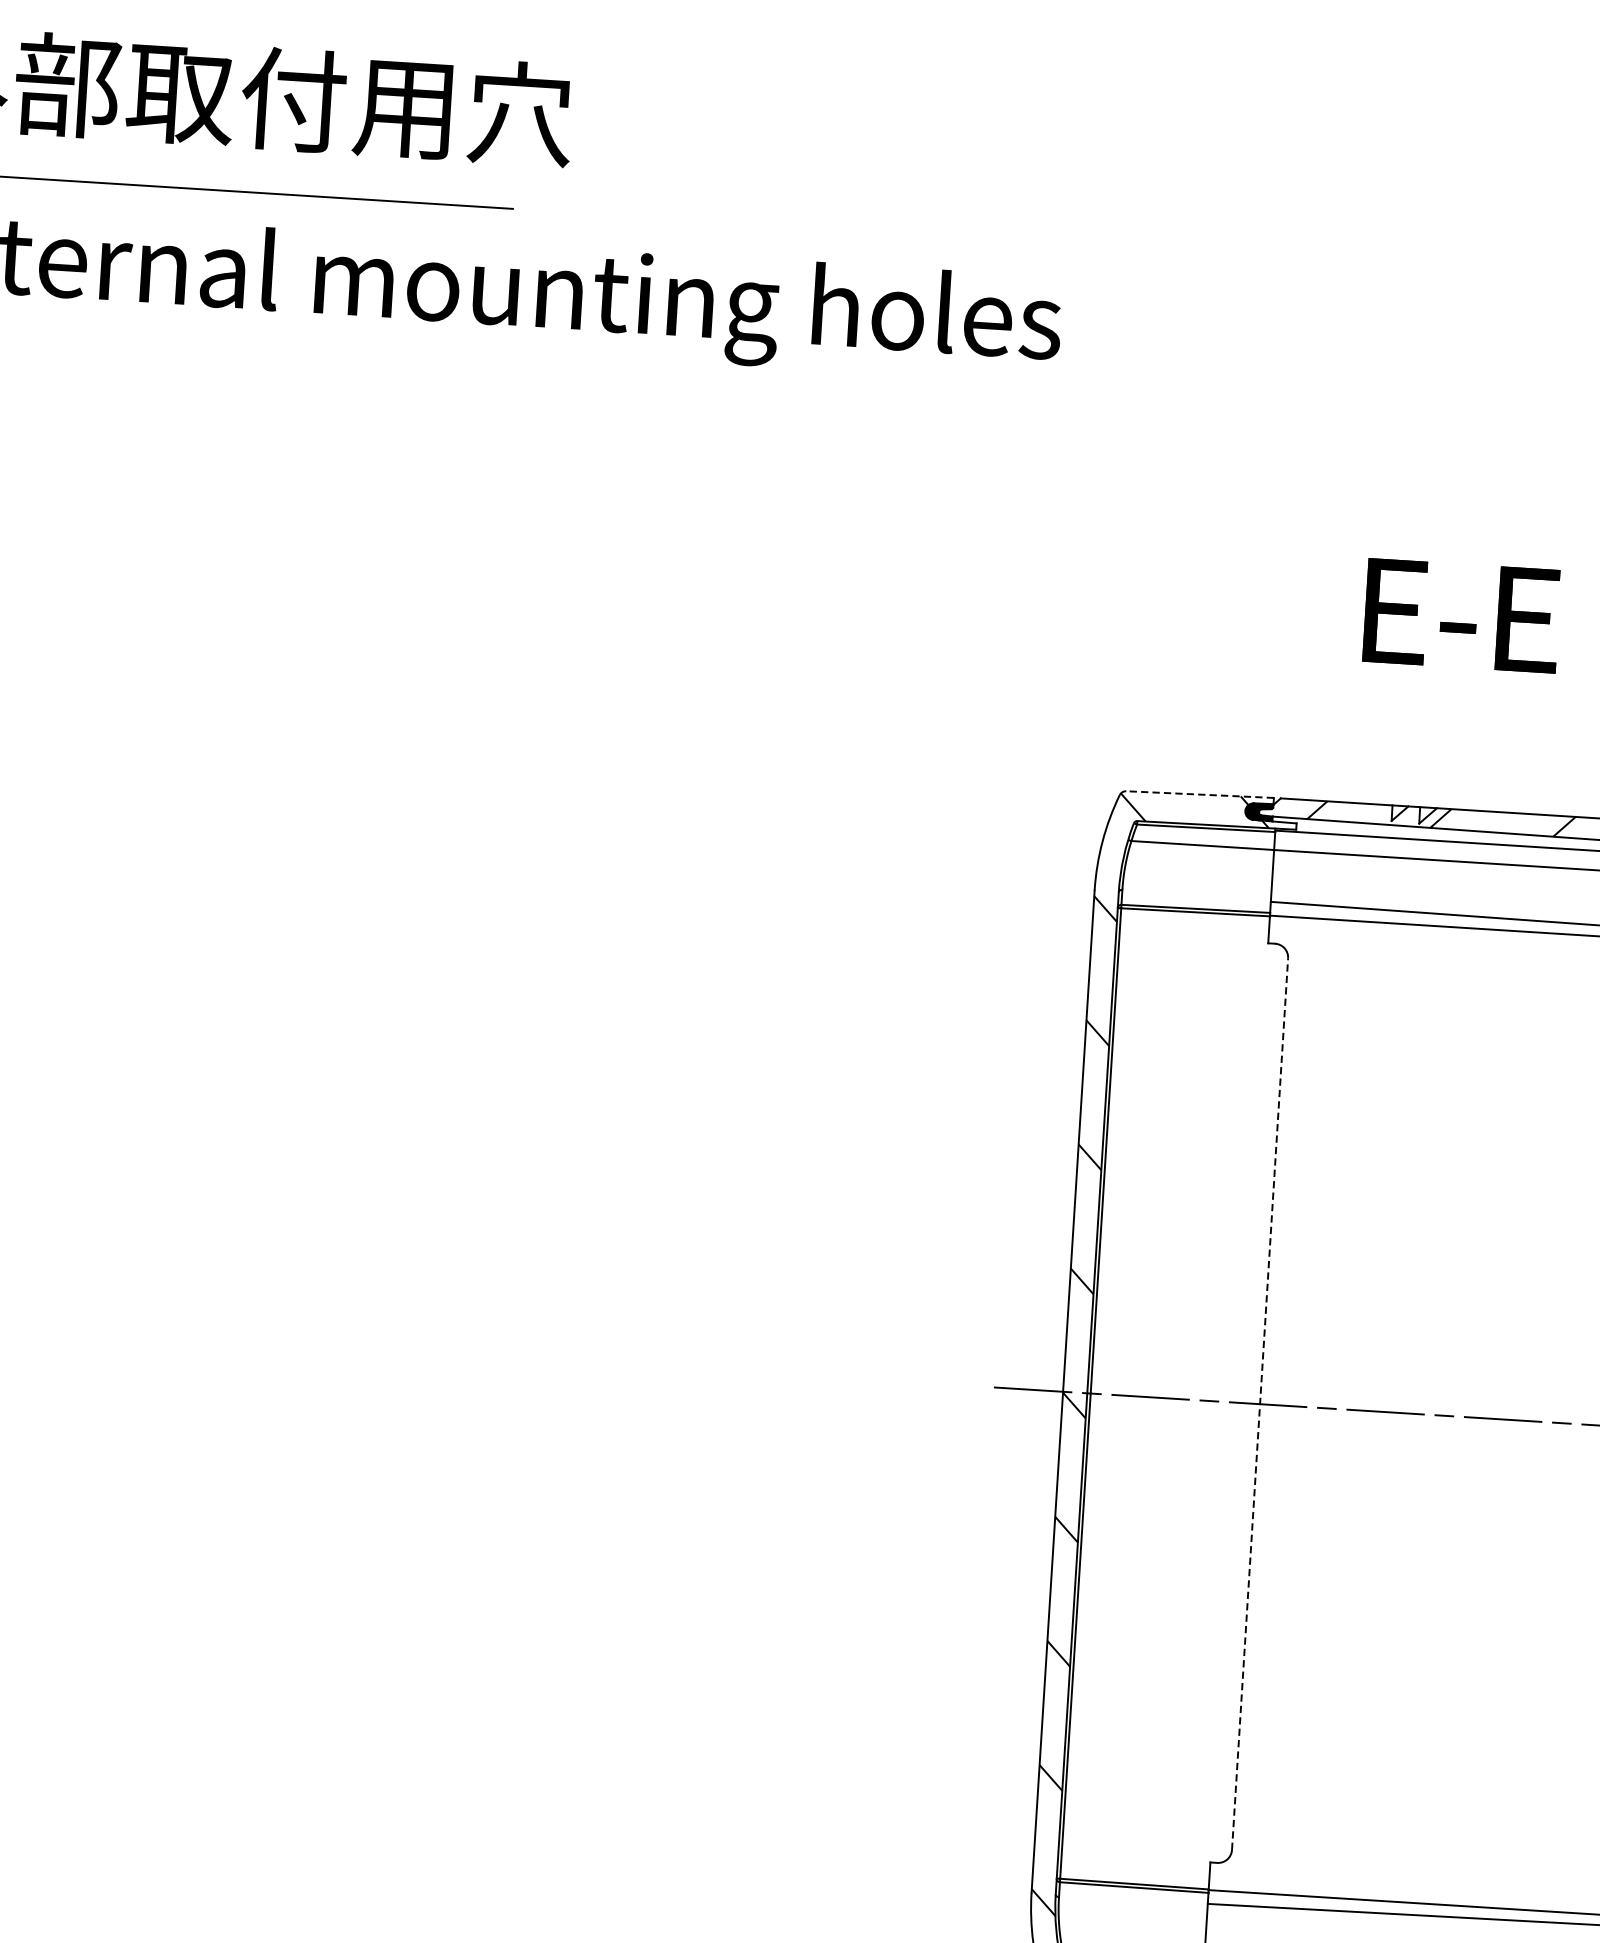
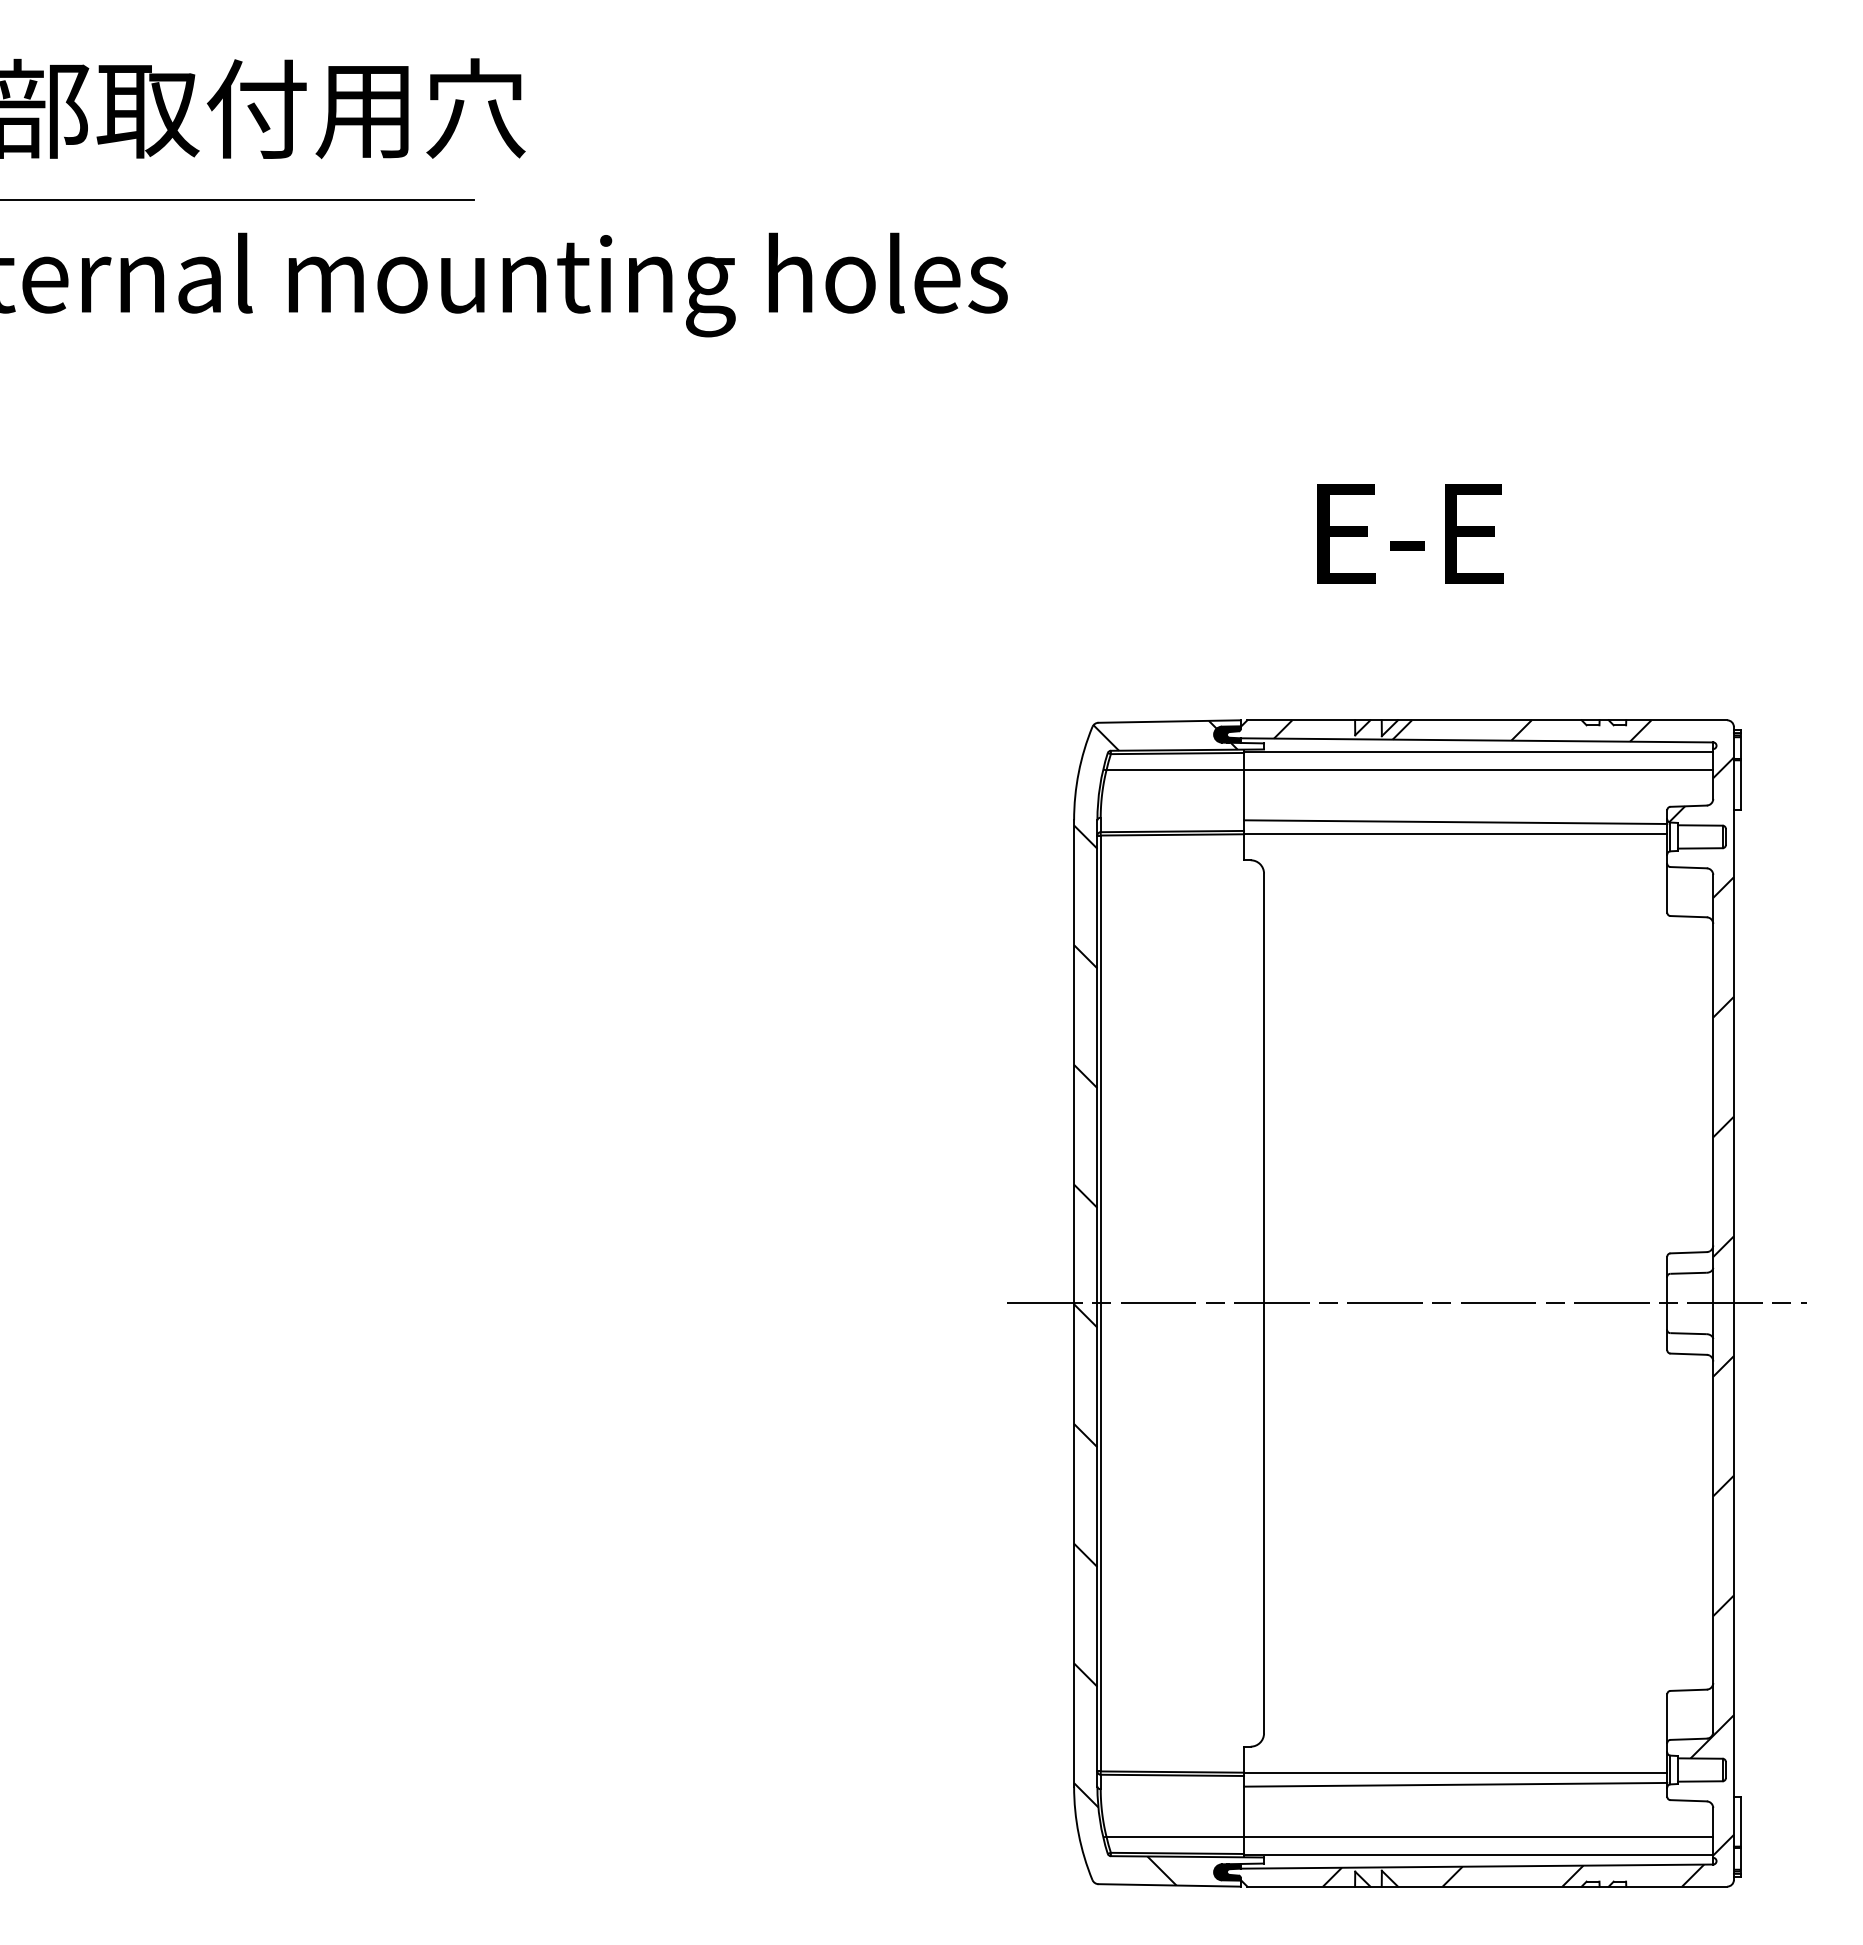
line: (1199, 794) -> (1169, 721), dashed -> solid
line: (1260, 1404) -> (1264, 1303), dashed -> solid

